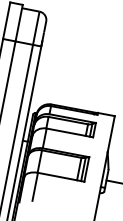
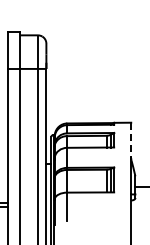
line: (111, 133) -> (131, 140), solid -> dashed

